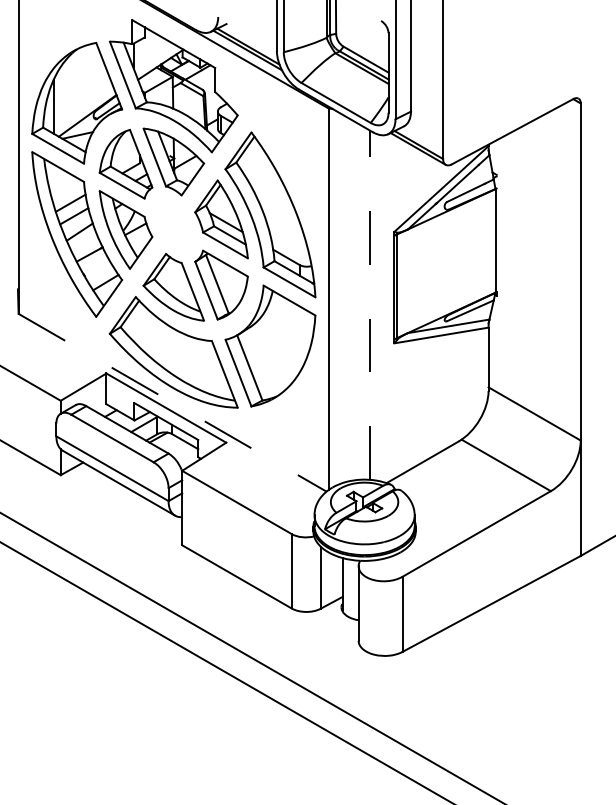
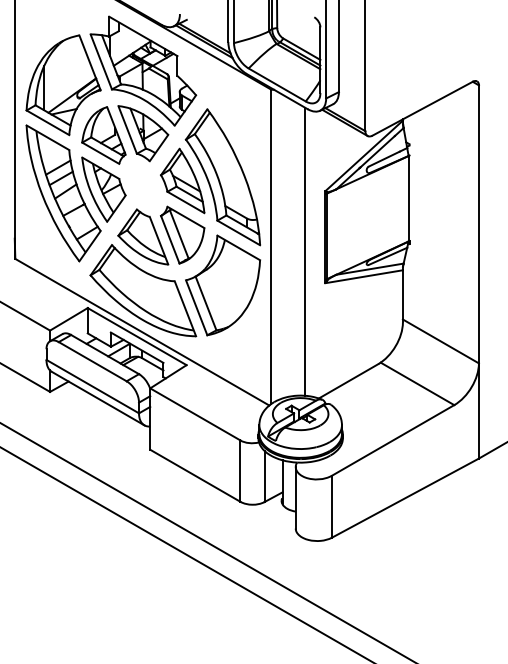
line: (370, 304) -> (305, 251), dashed -> solid
line: (172, 403) -> (142, 332), dashed -> solid

